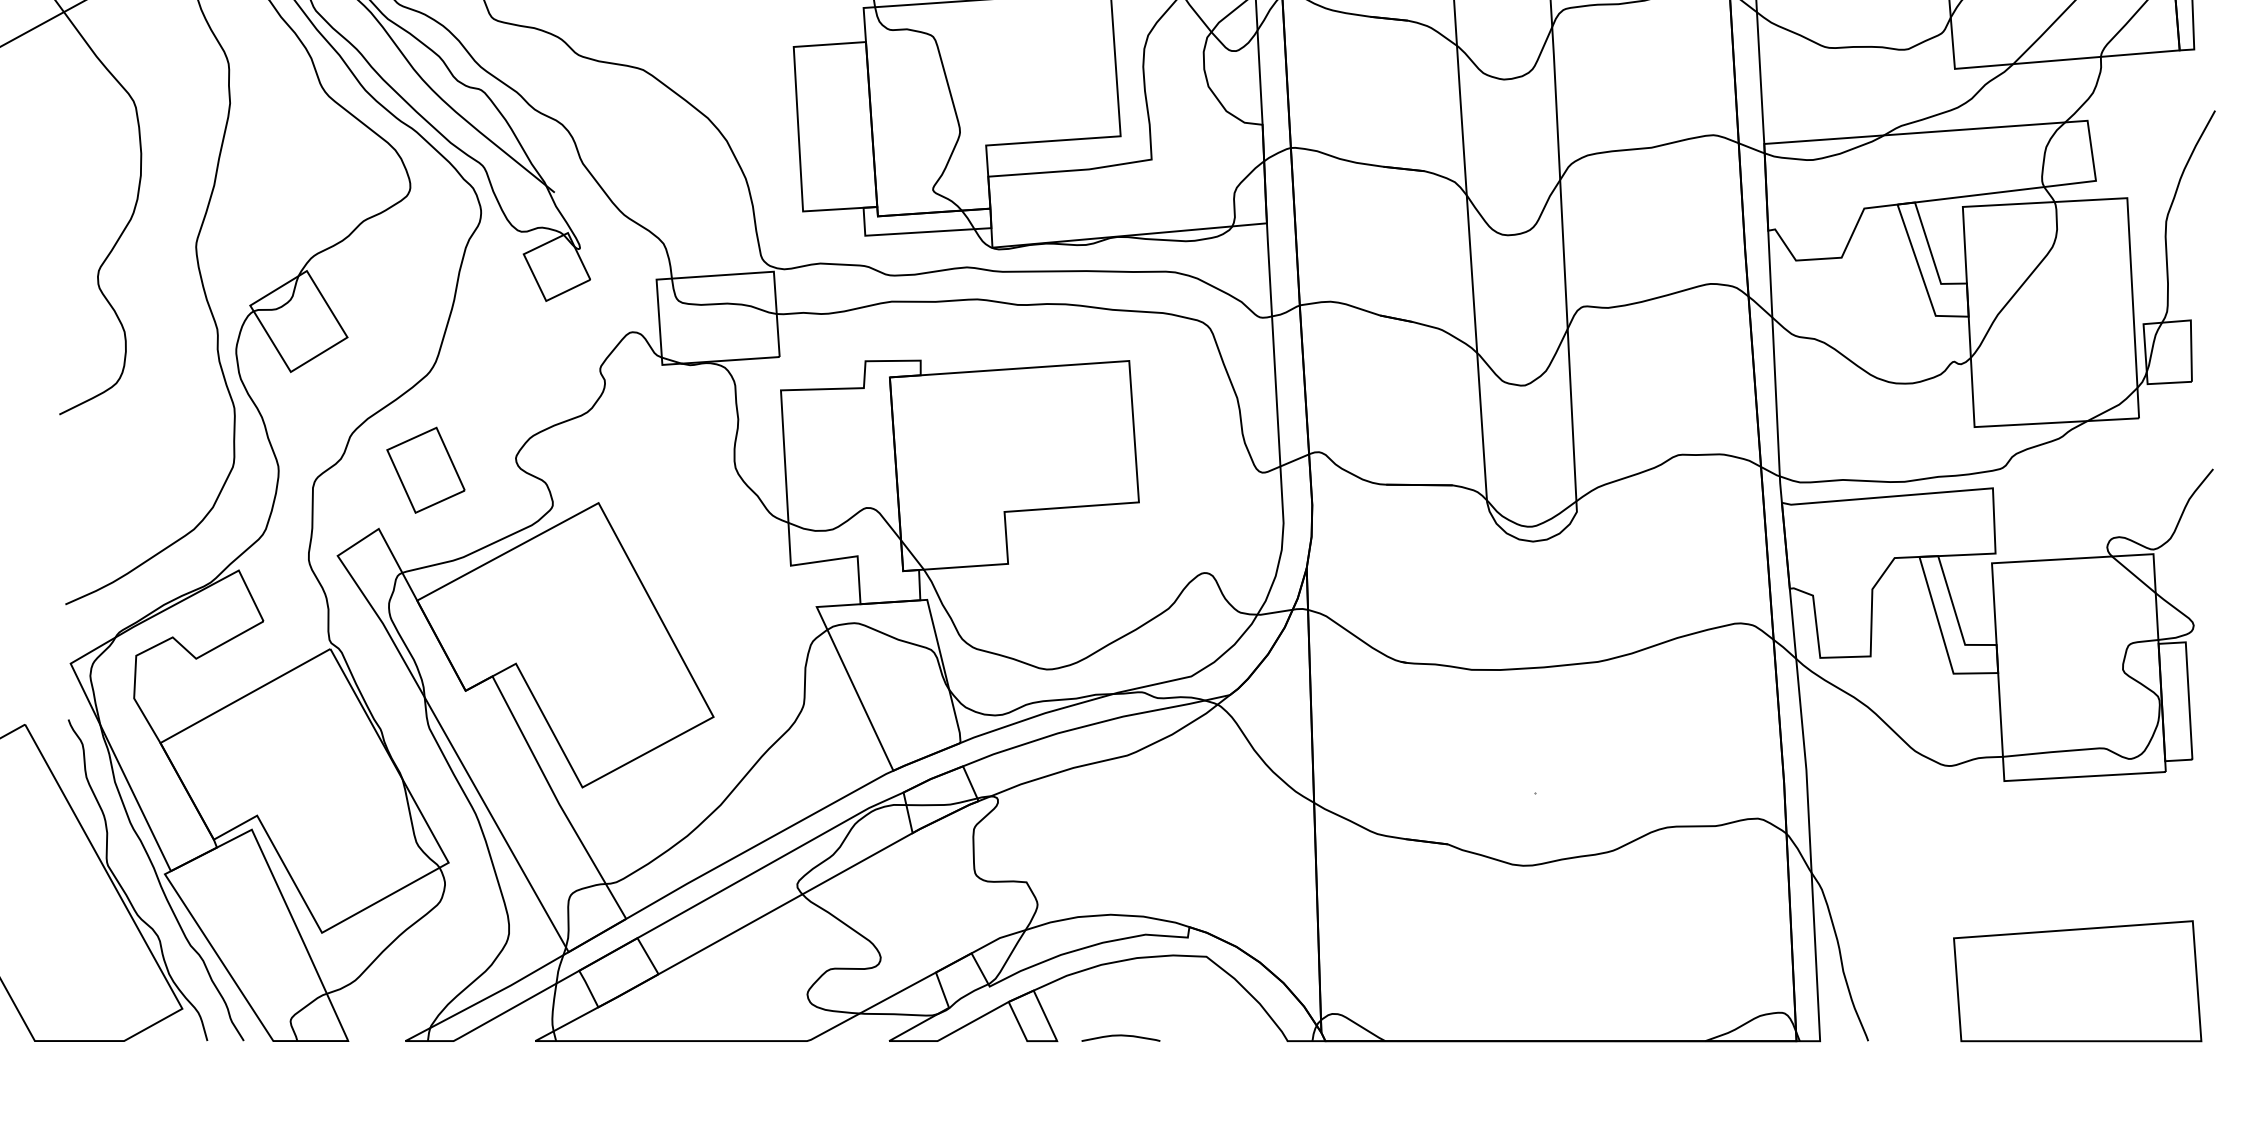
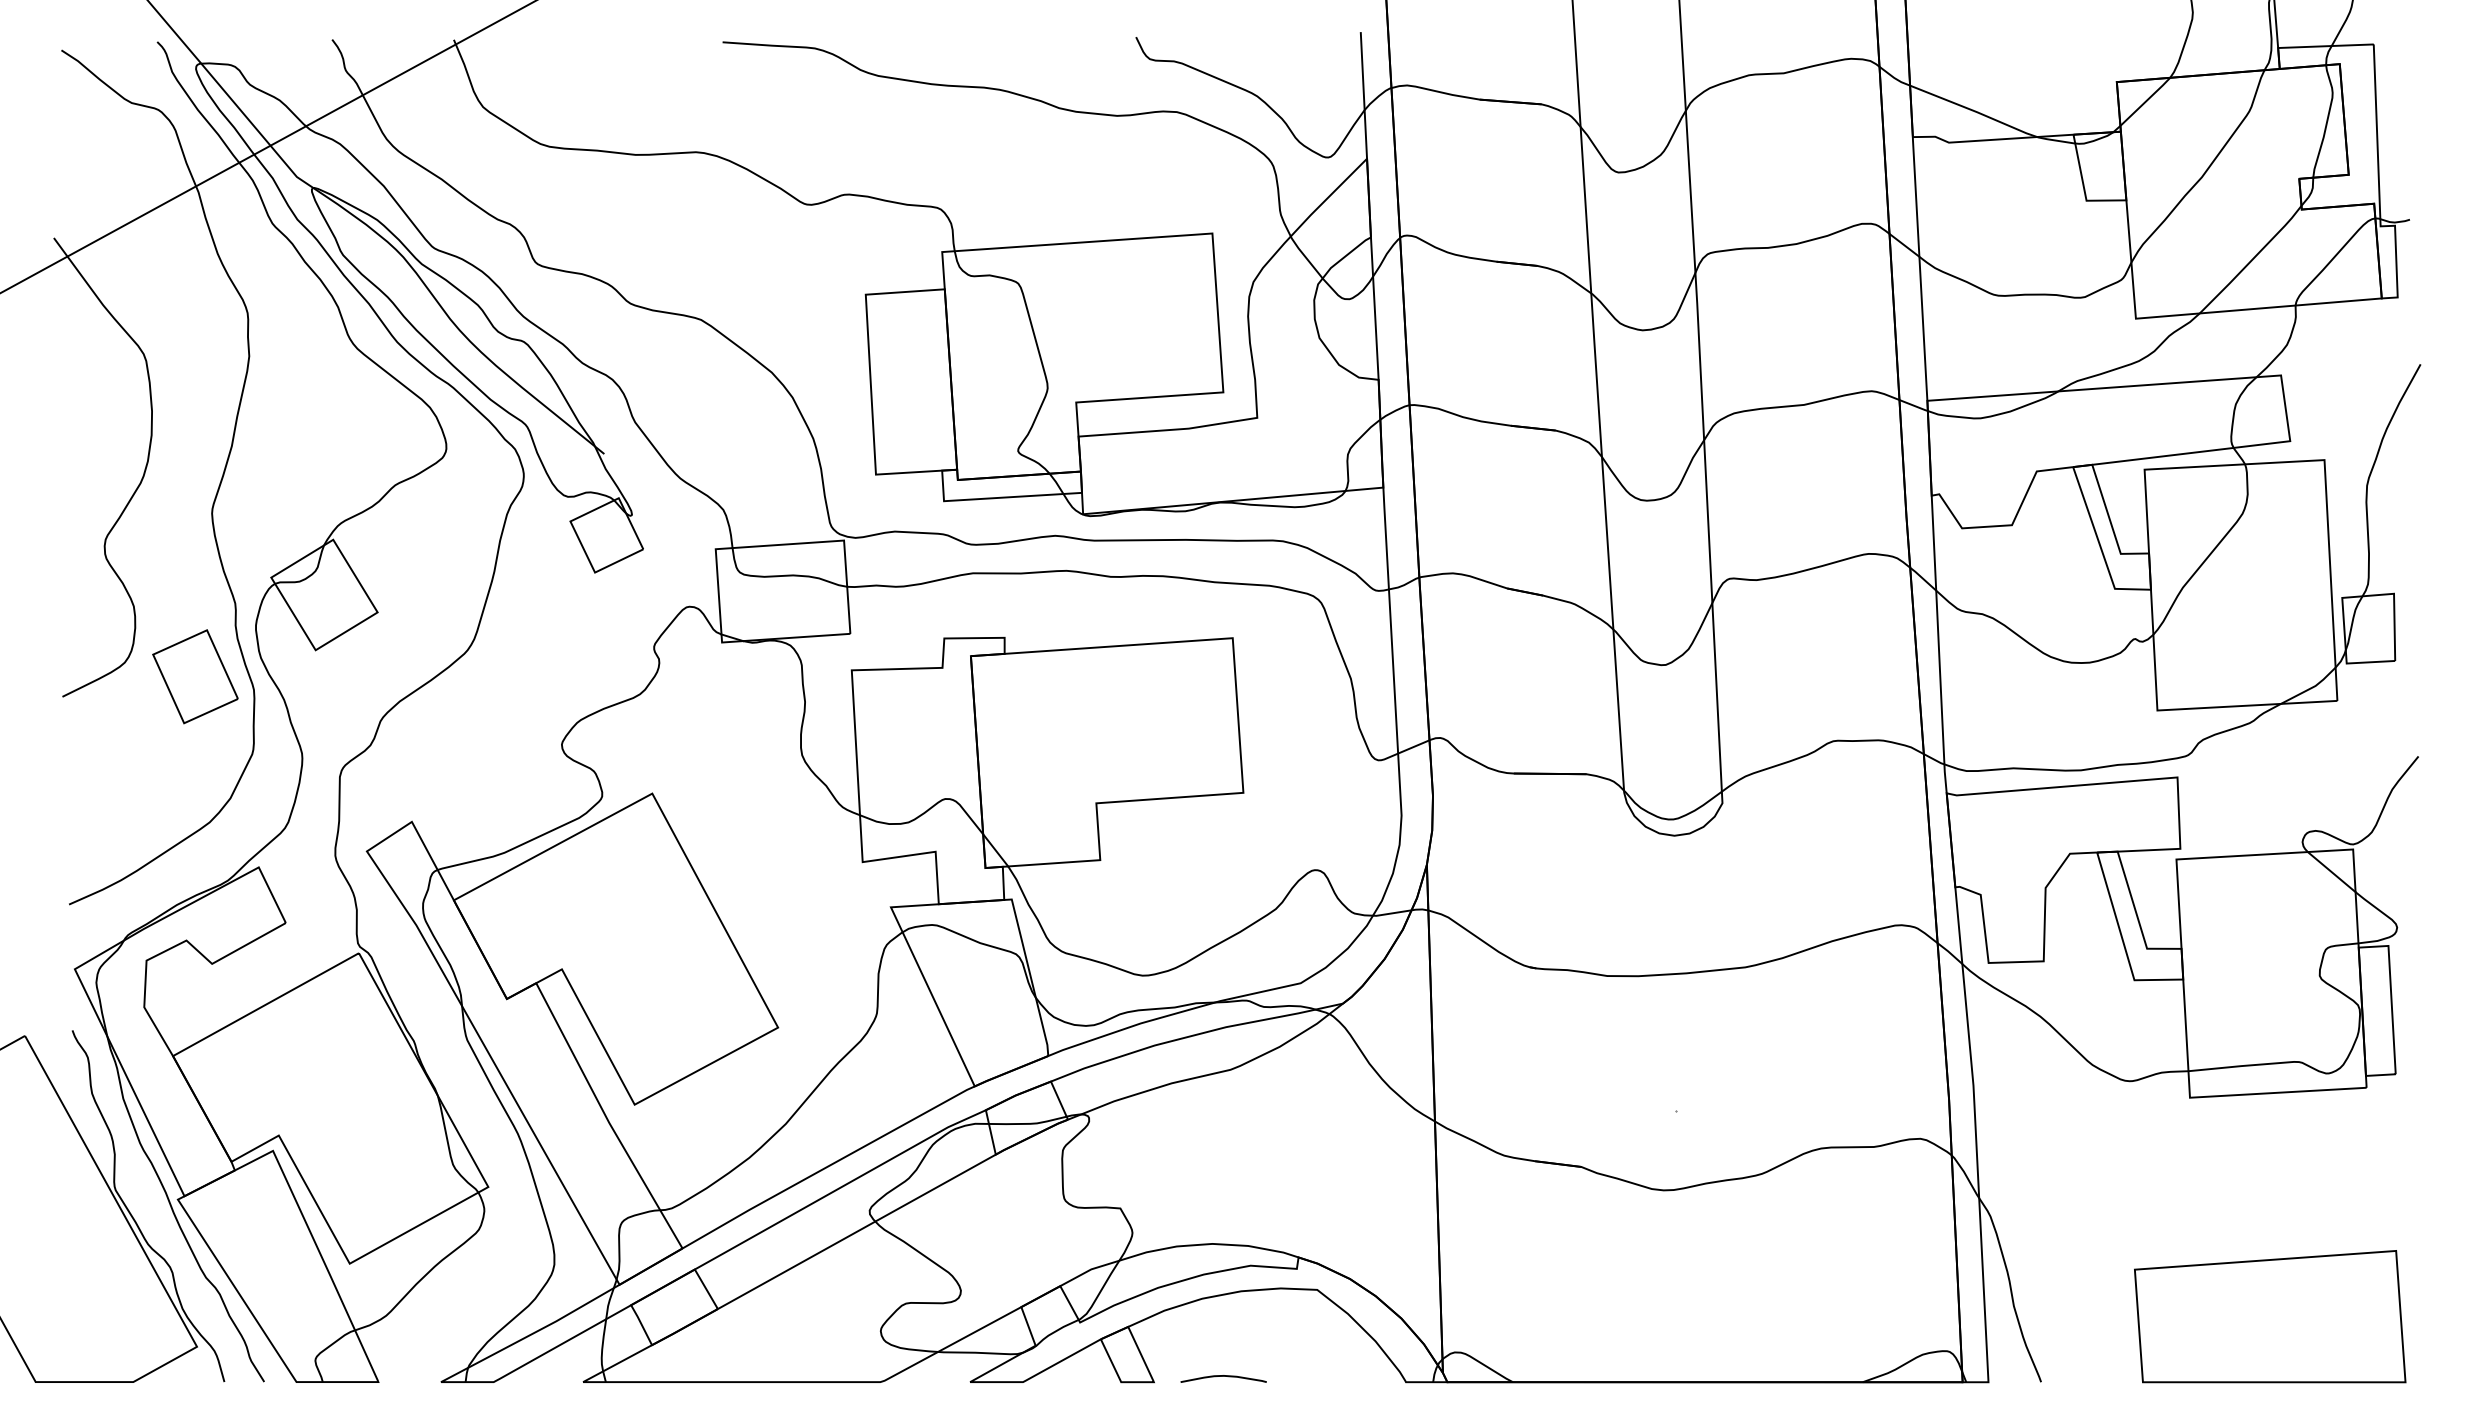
part: (425, 470) -> (195, 676), moved

